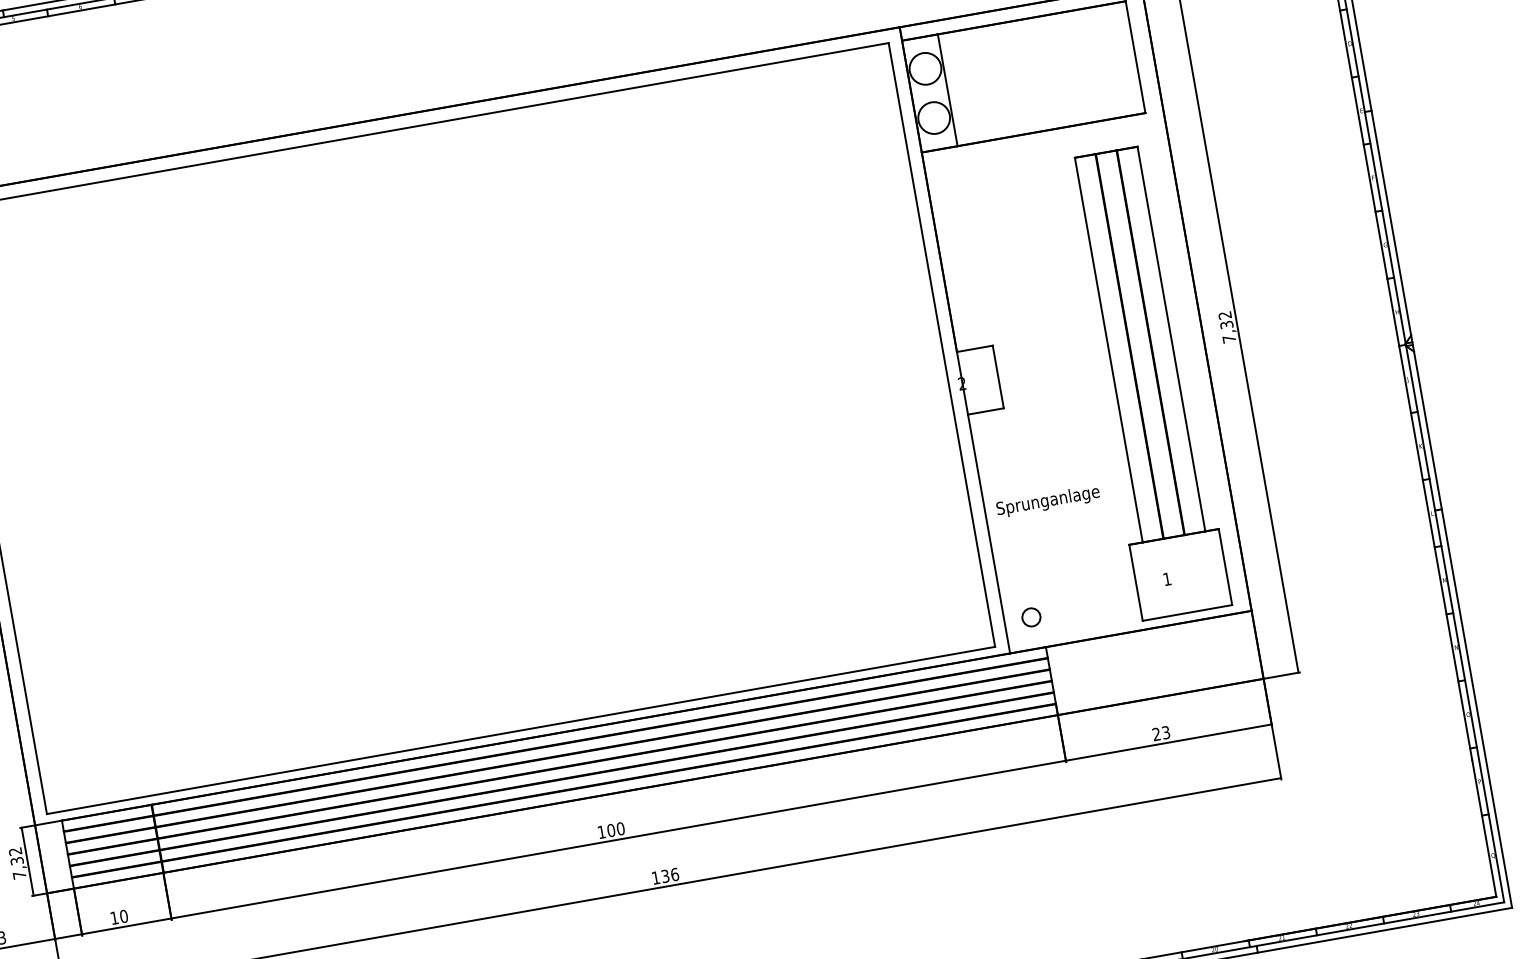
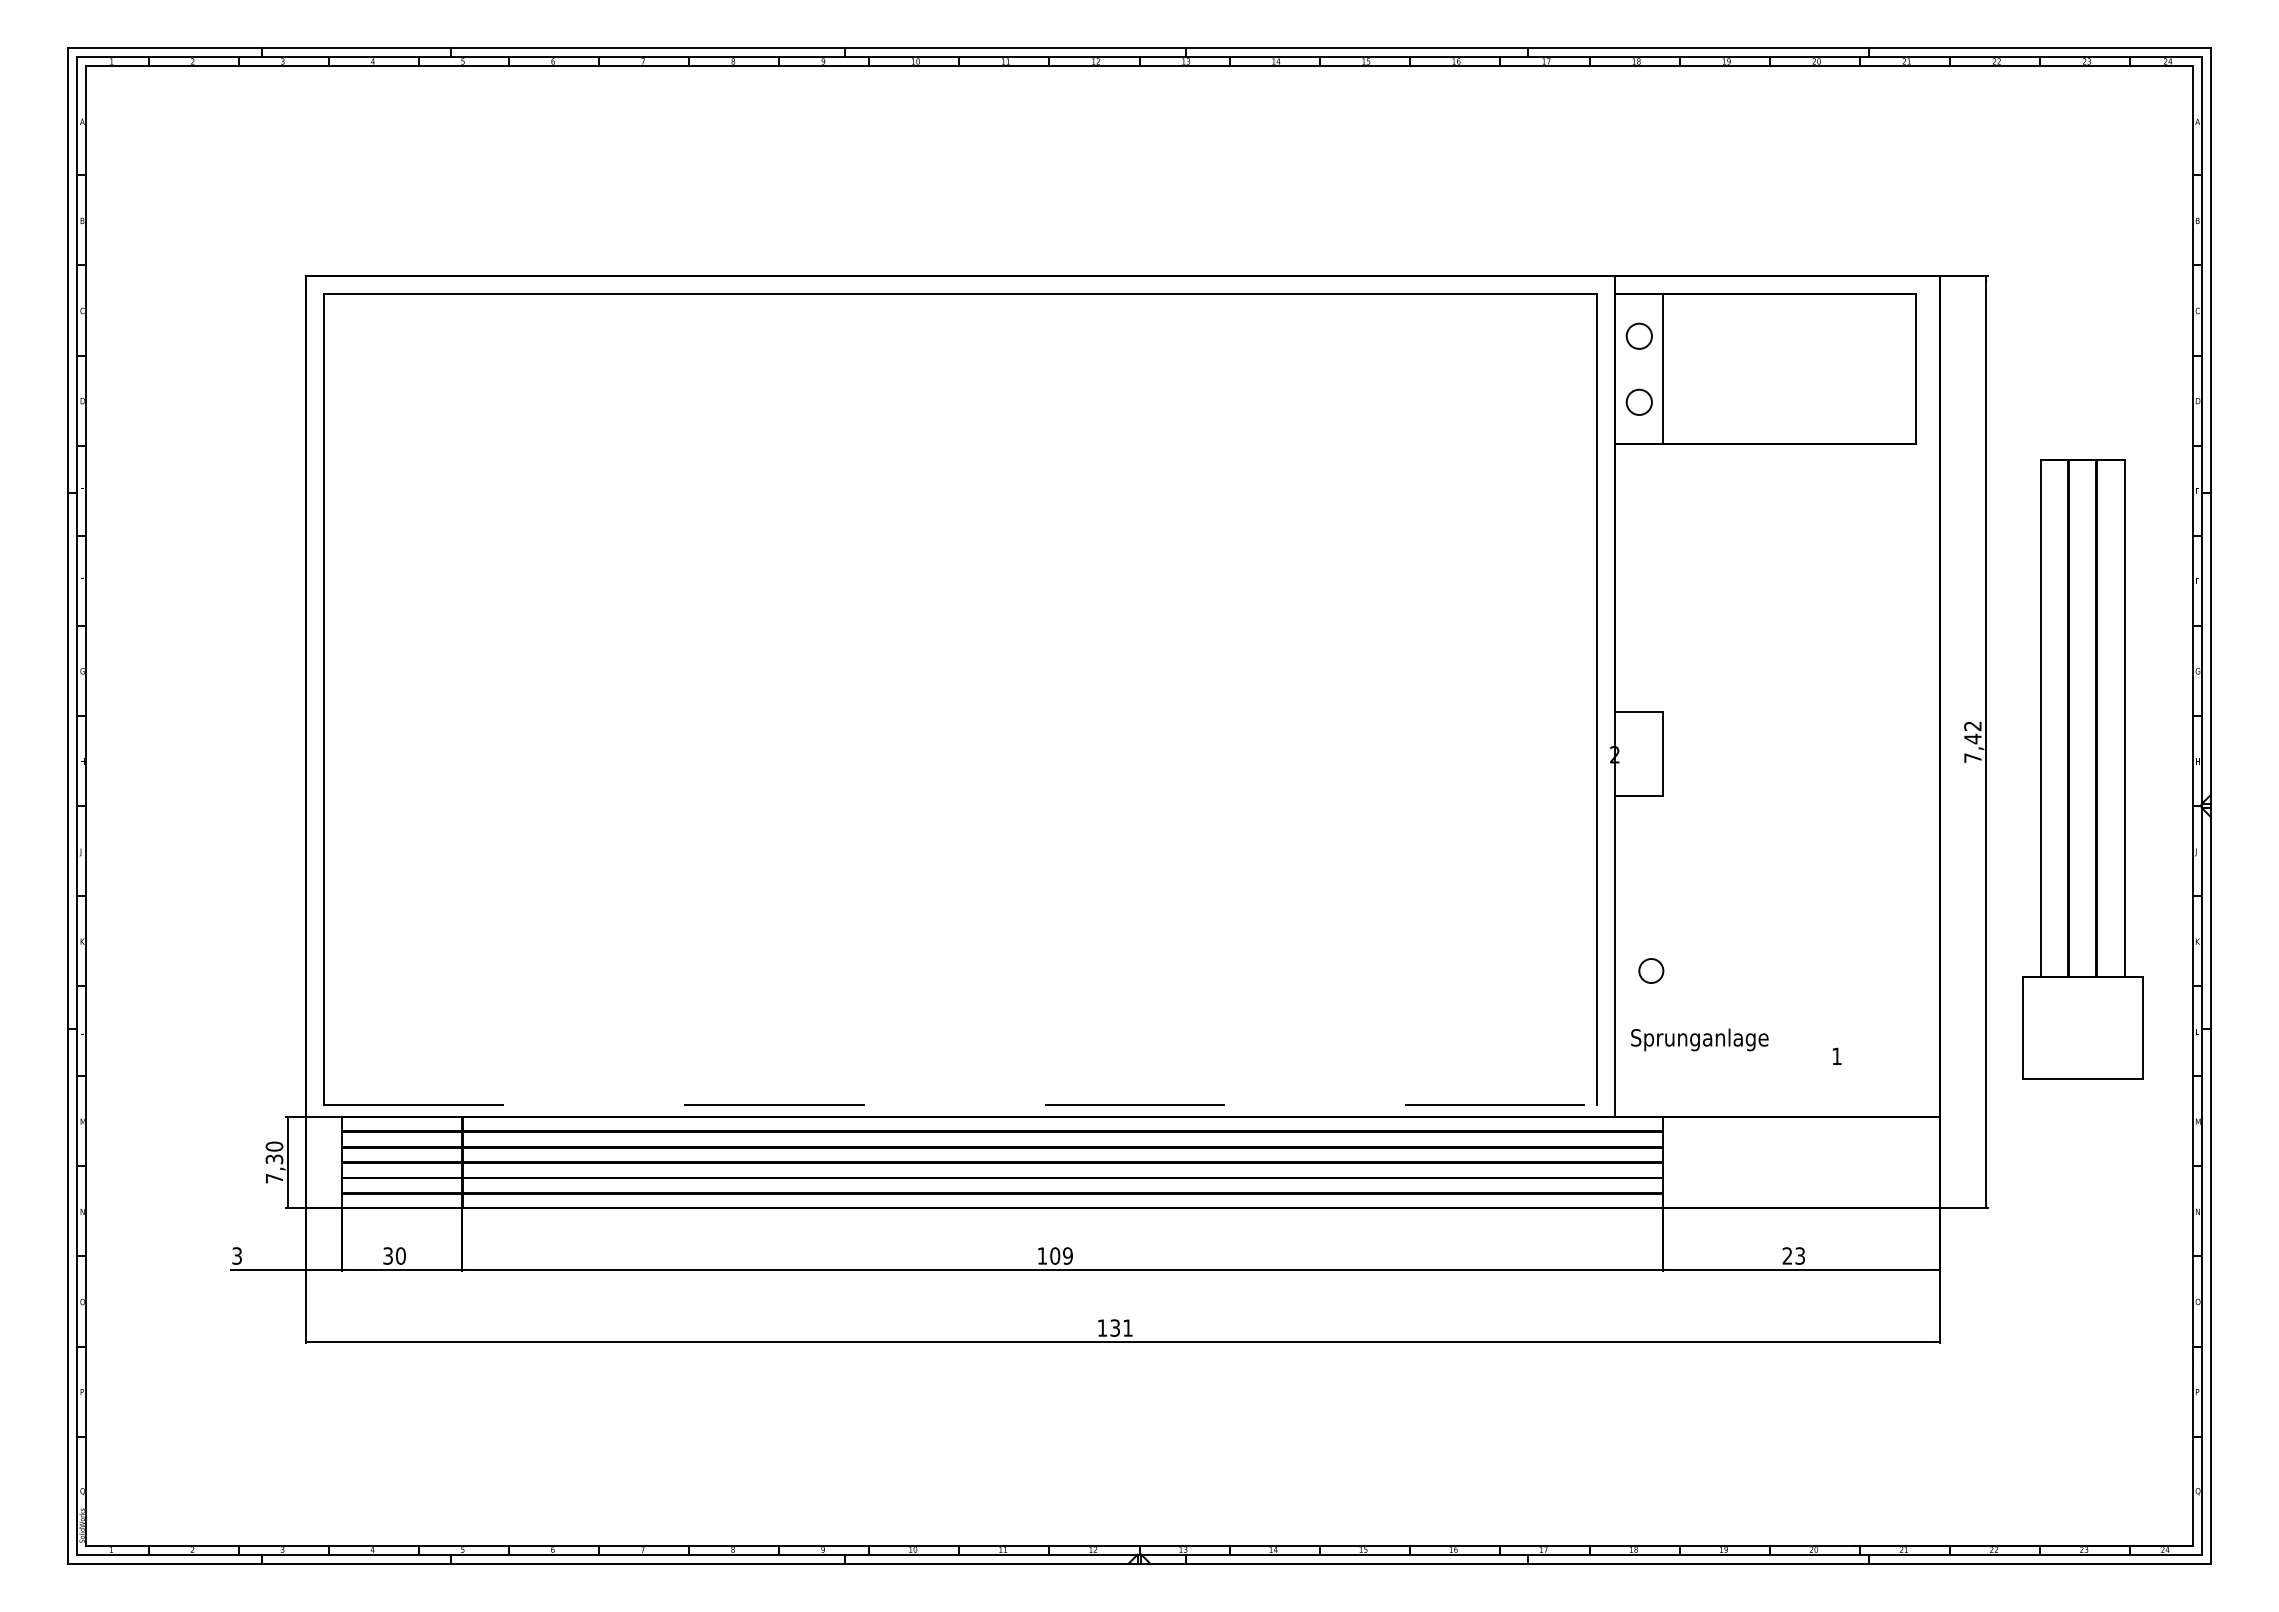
circle: (925, 68) -> (1639, 336), size x0.6
circle: (934, 118) -> (1639, 402), size x0.6
text: (1226, 324) -> (1972, 738), 7,32 -> 7,42
part: (1146, 382) -> (2082, 769), moved
text: (1047, 501) -> (1699, 1039), moved
circle: (1031, 617) -> (1651, 970), moved
line: (520, 730) -> (960, 1105), solid -> dashed
text: (620, 828) -> (1067, 1255), 100 -> 109
text: (15, 851) -> (274, 1146), 7,32 -> 7,30
text: (675, 874) -> (1128, 1327), 136 -> 131
text: (113, 917) -> (387, 1255), 10 -> 30

